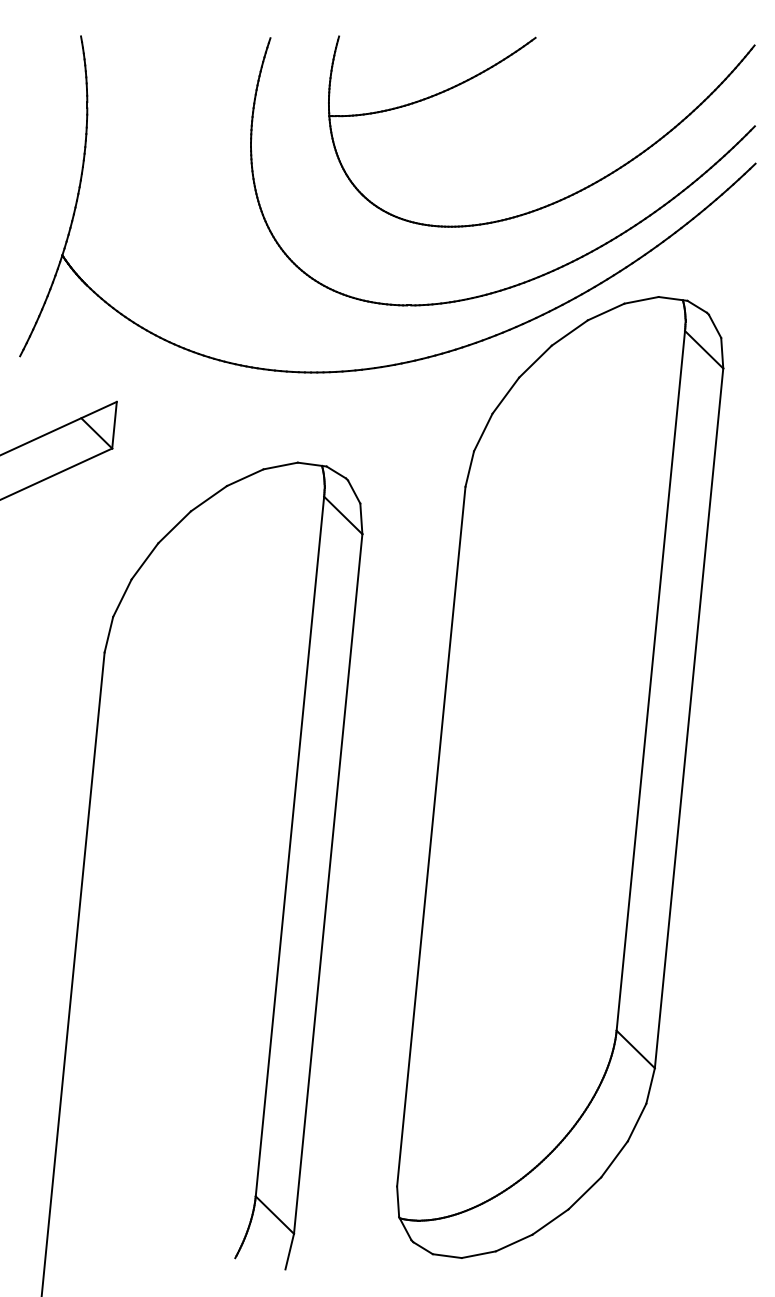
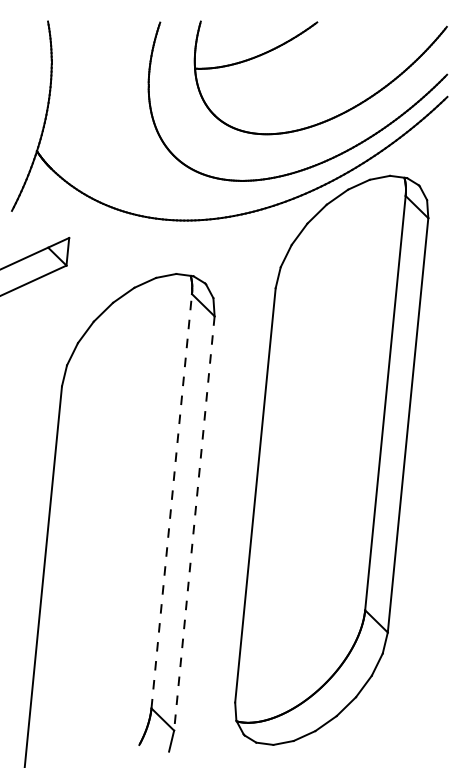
line: (289, 845) -> (171, 500), solid -> dashed
line: (328, 884) -> (194, 523), solid -> dashed

